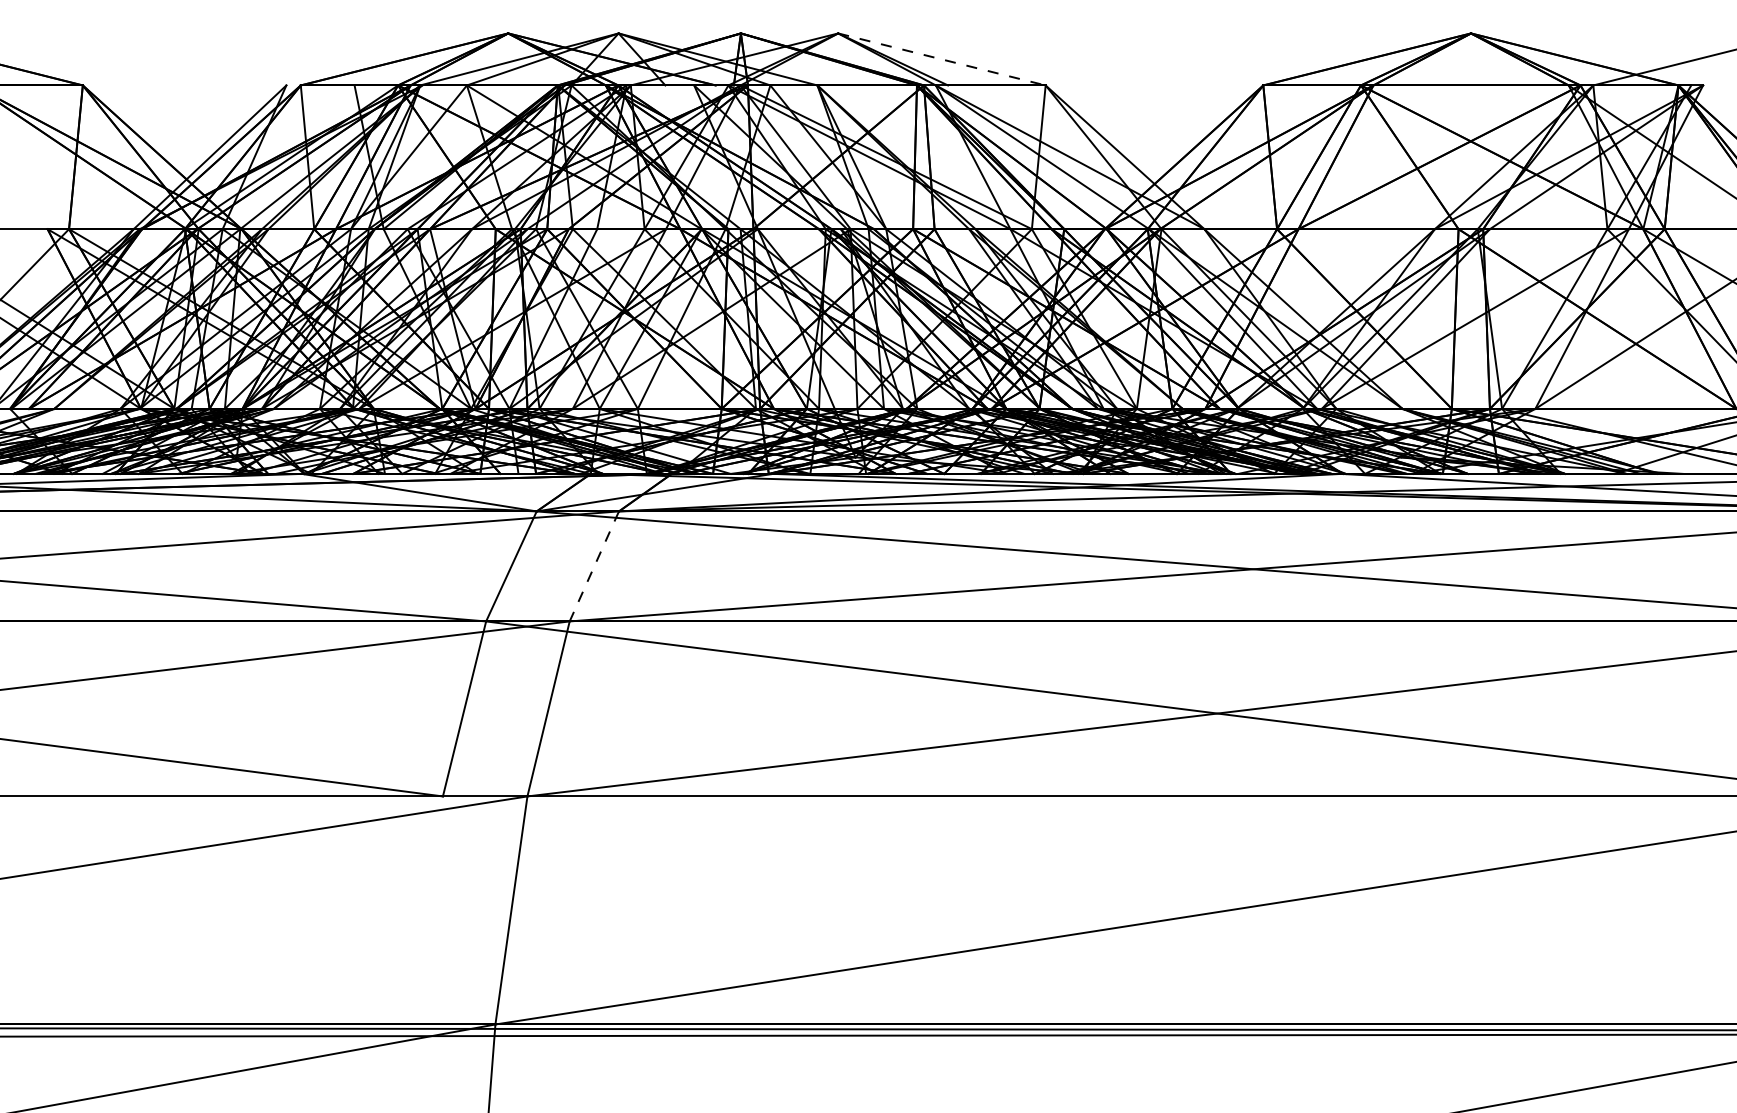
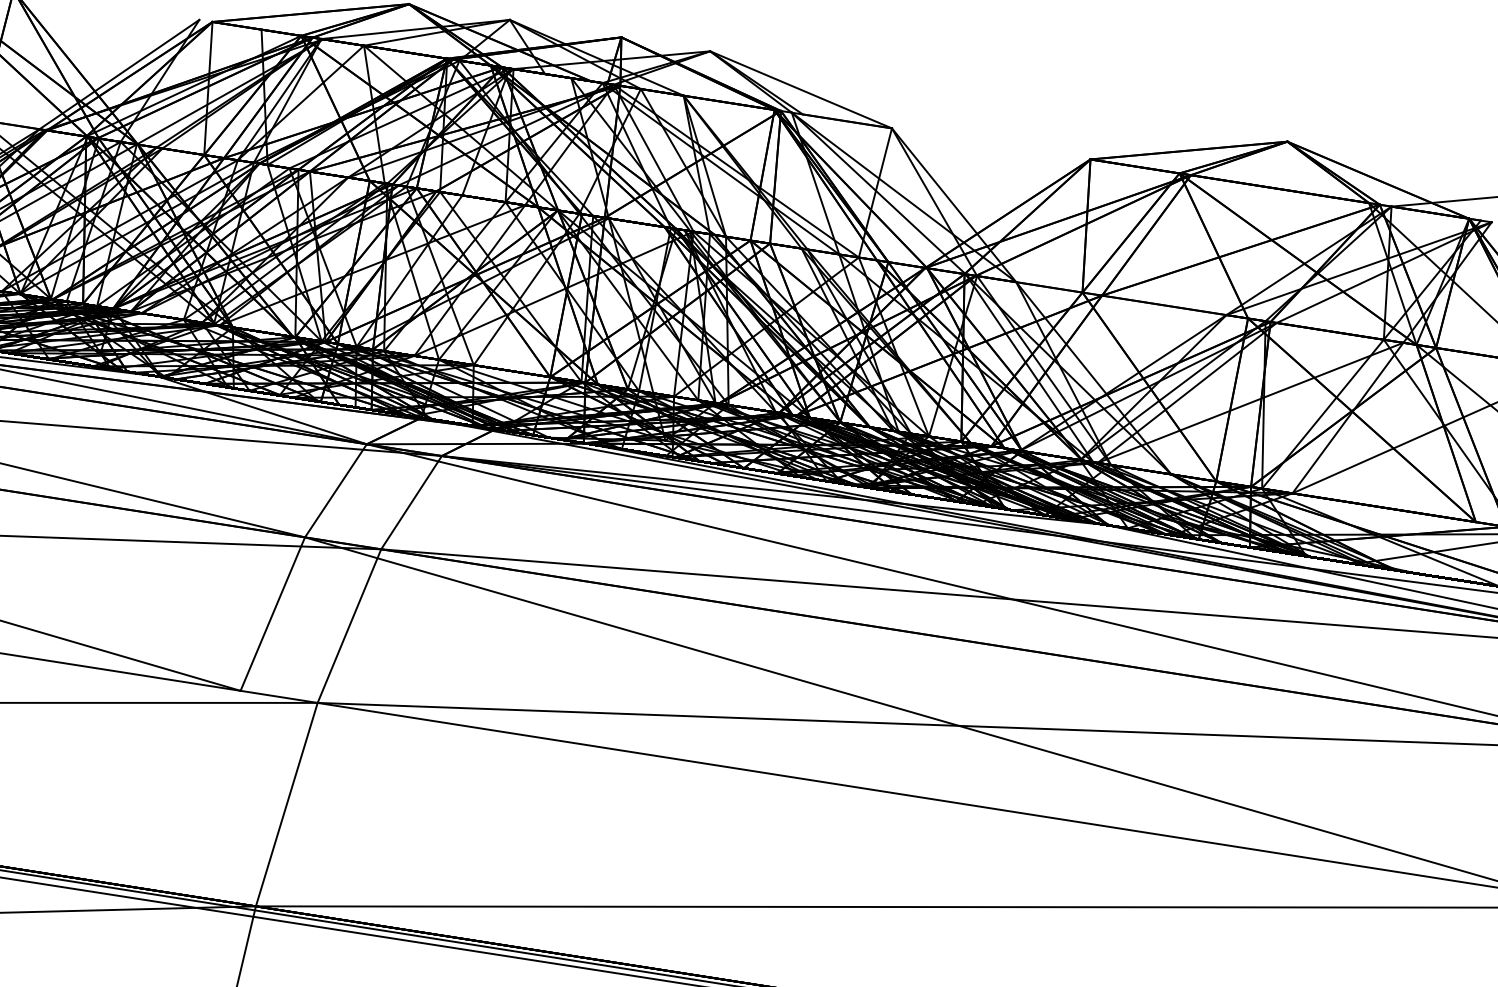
line: (941, 59) -> (800, 89), dashed -> solid
line: (594, 566) -> (411, 502), dashed -> solid

